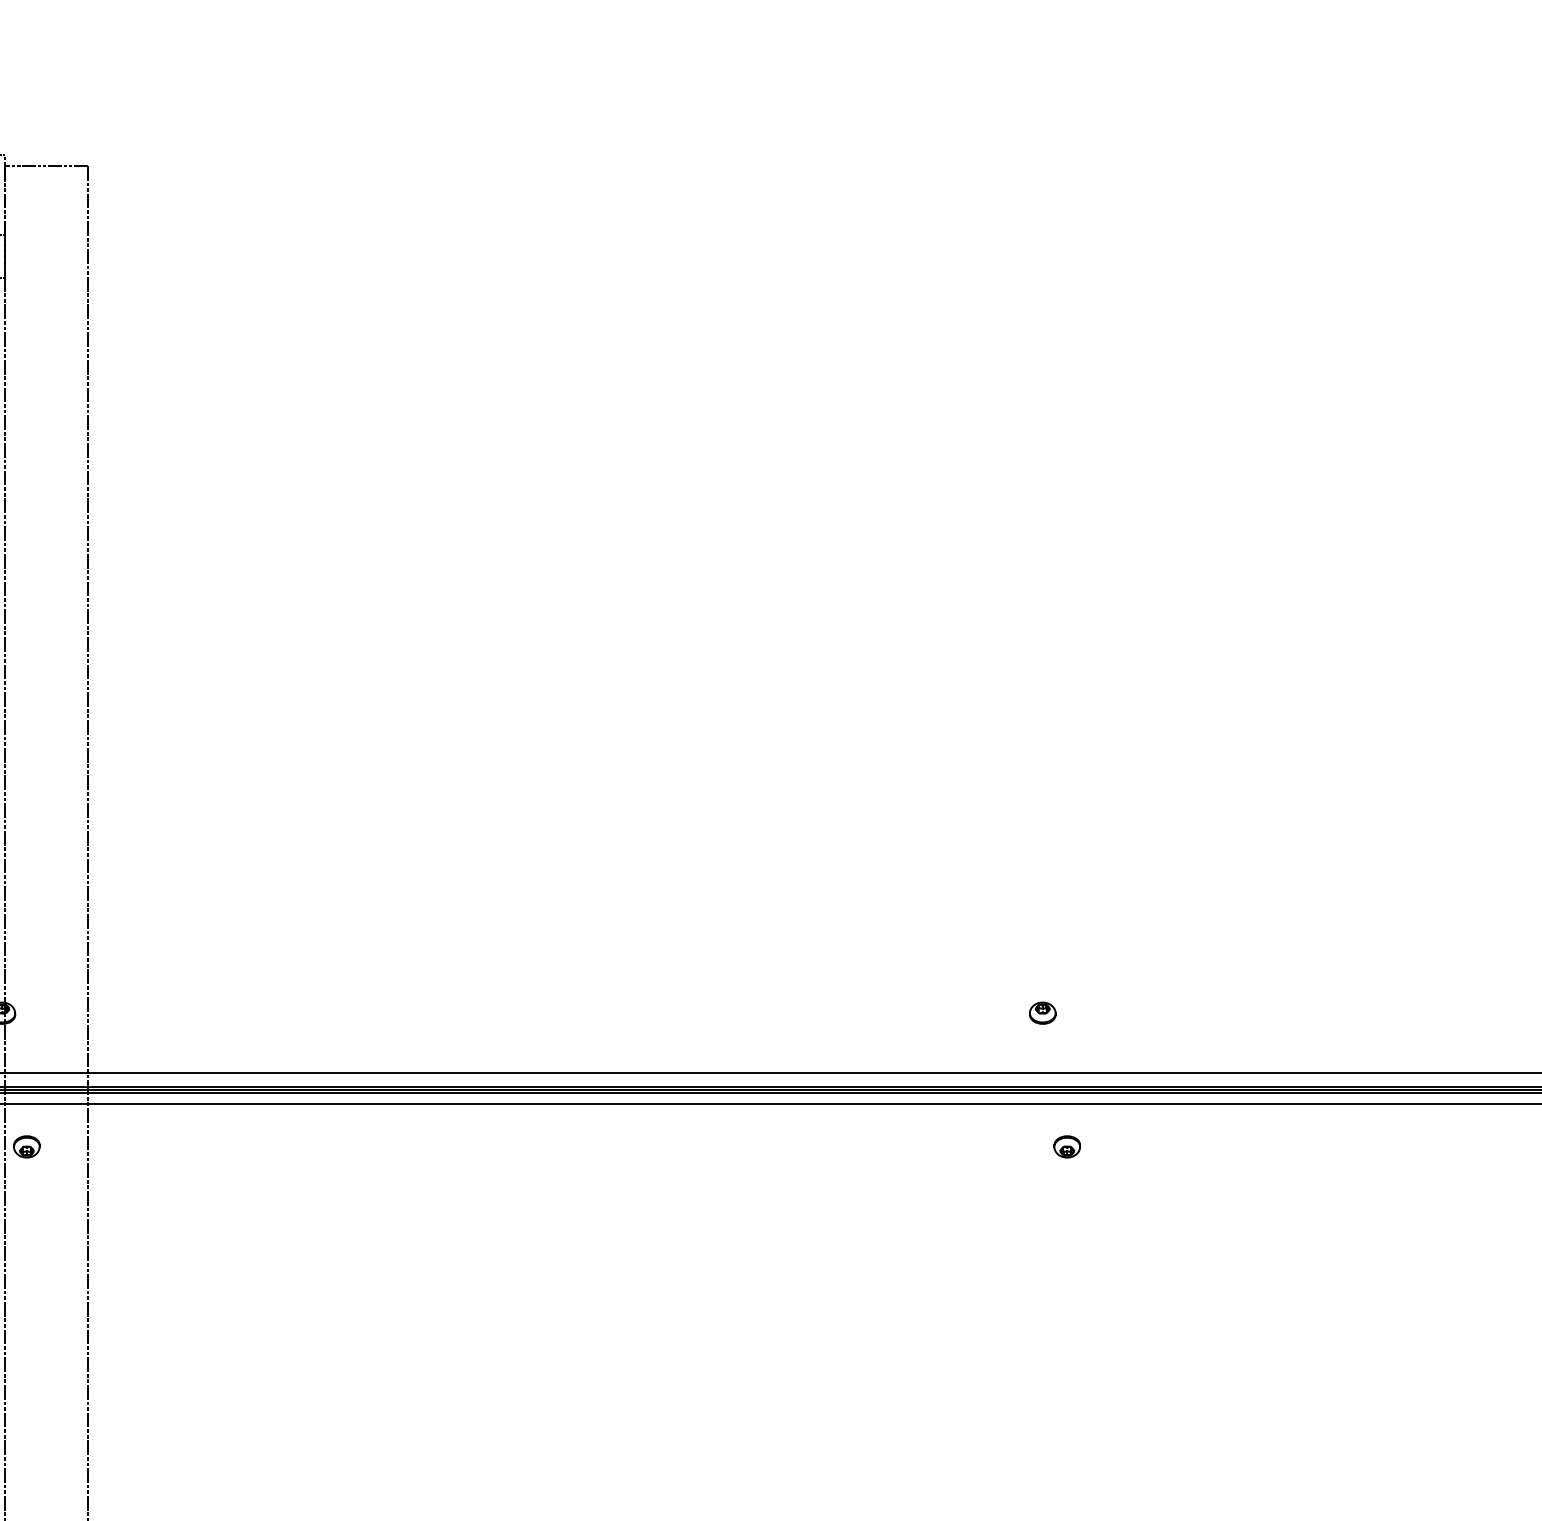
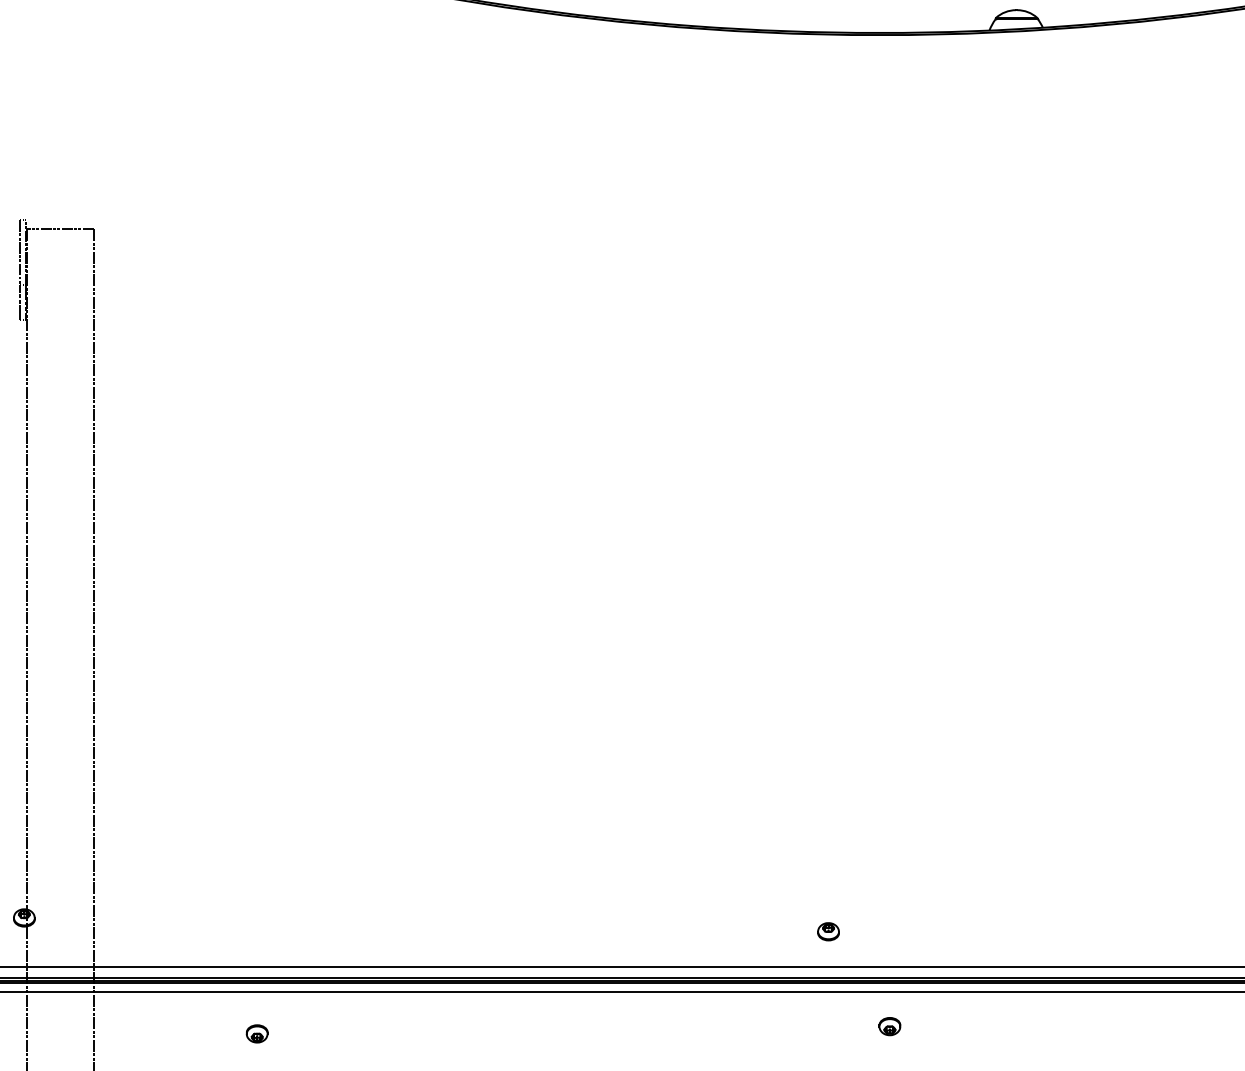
part: (1042, 1012) -> (828, 931), moved
part: (26, 1146) -> (256, 1033), moved

